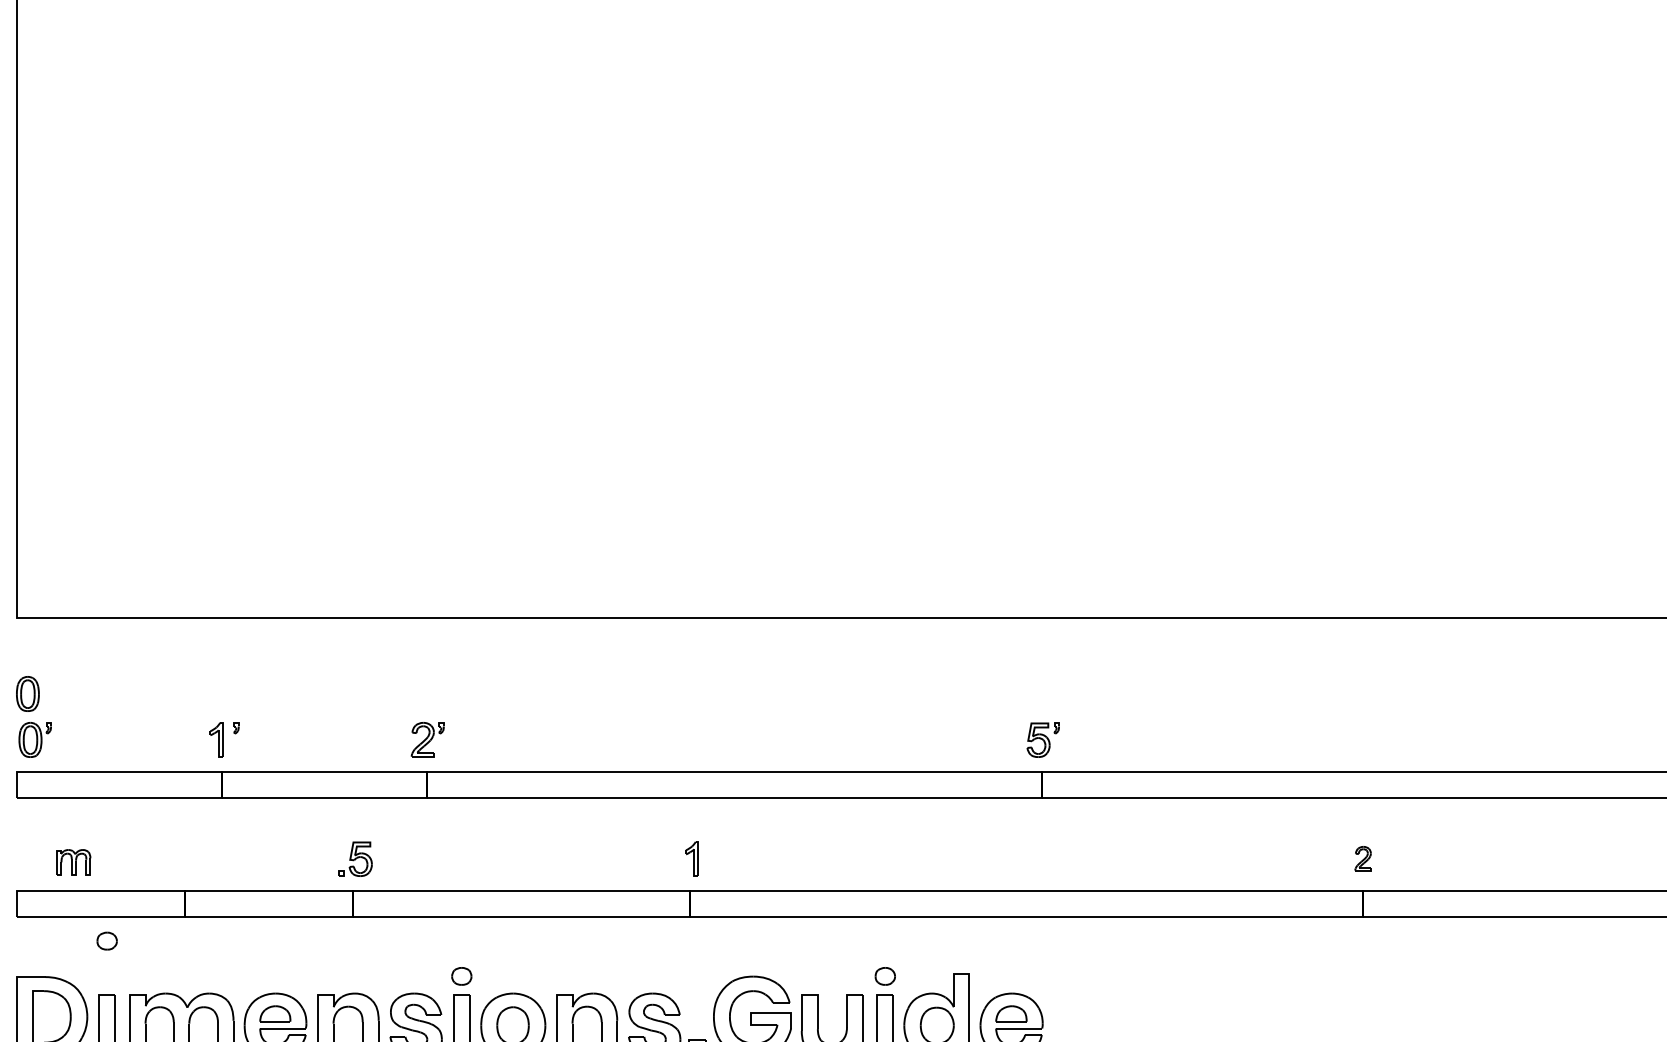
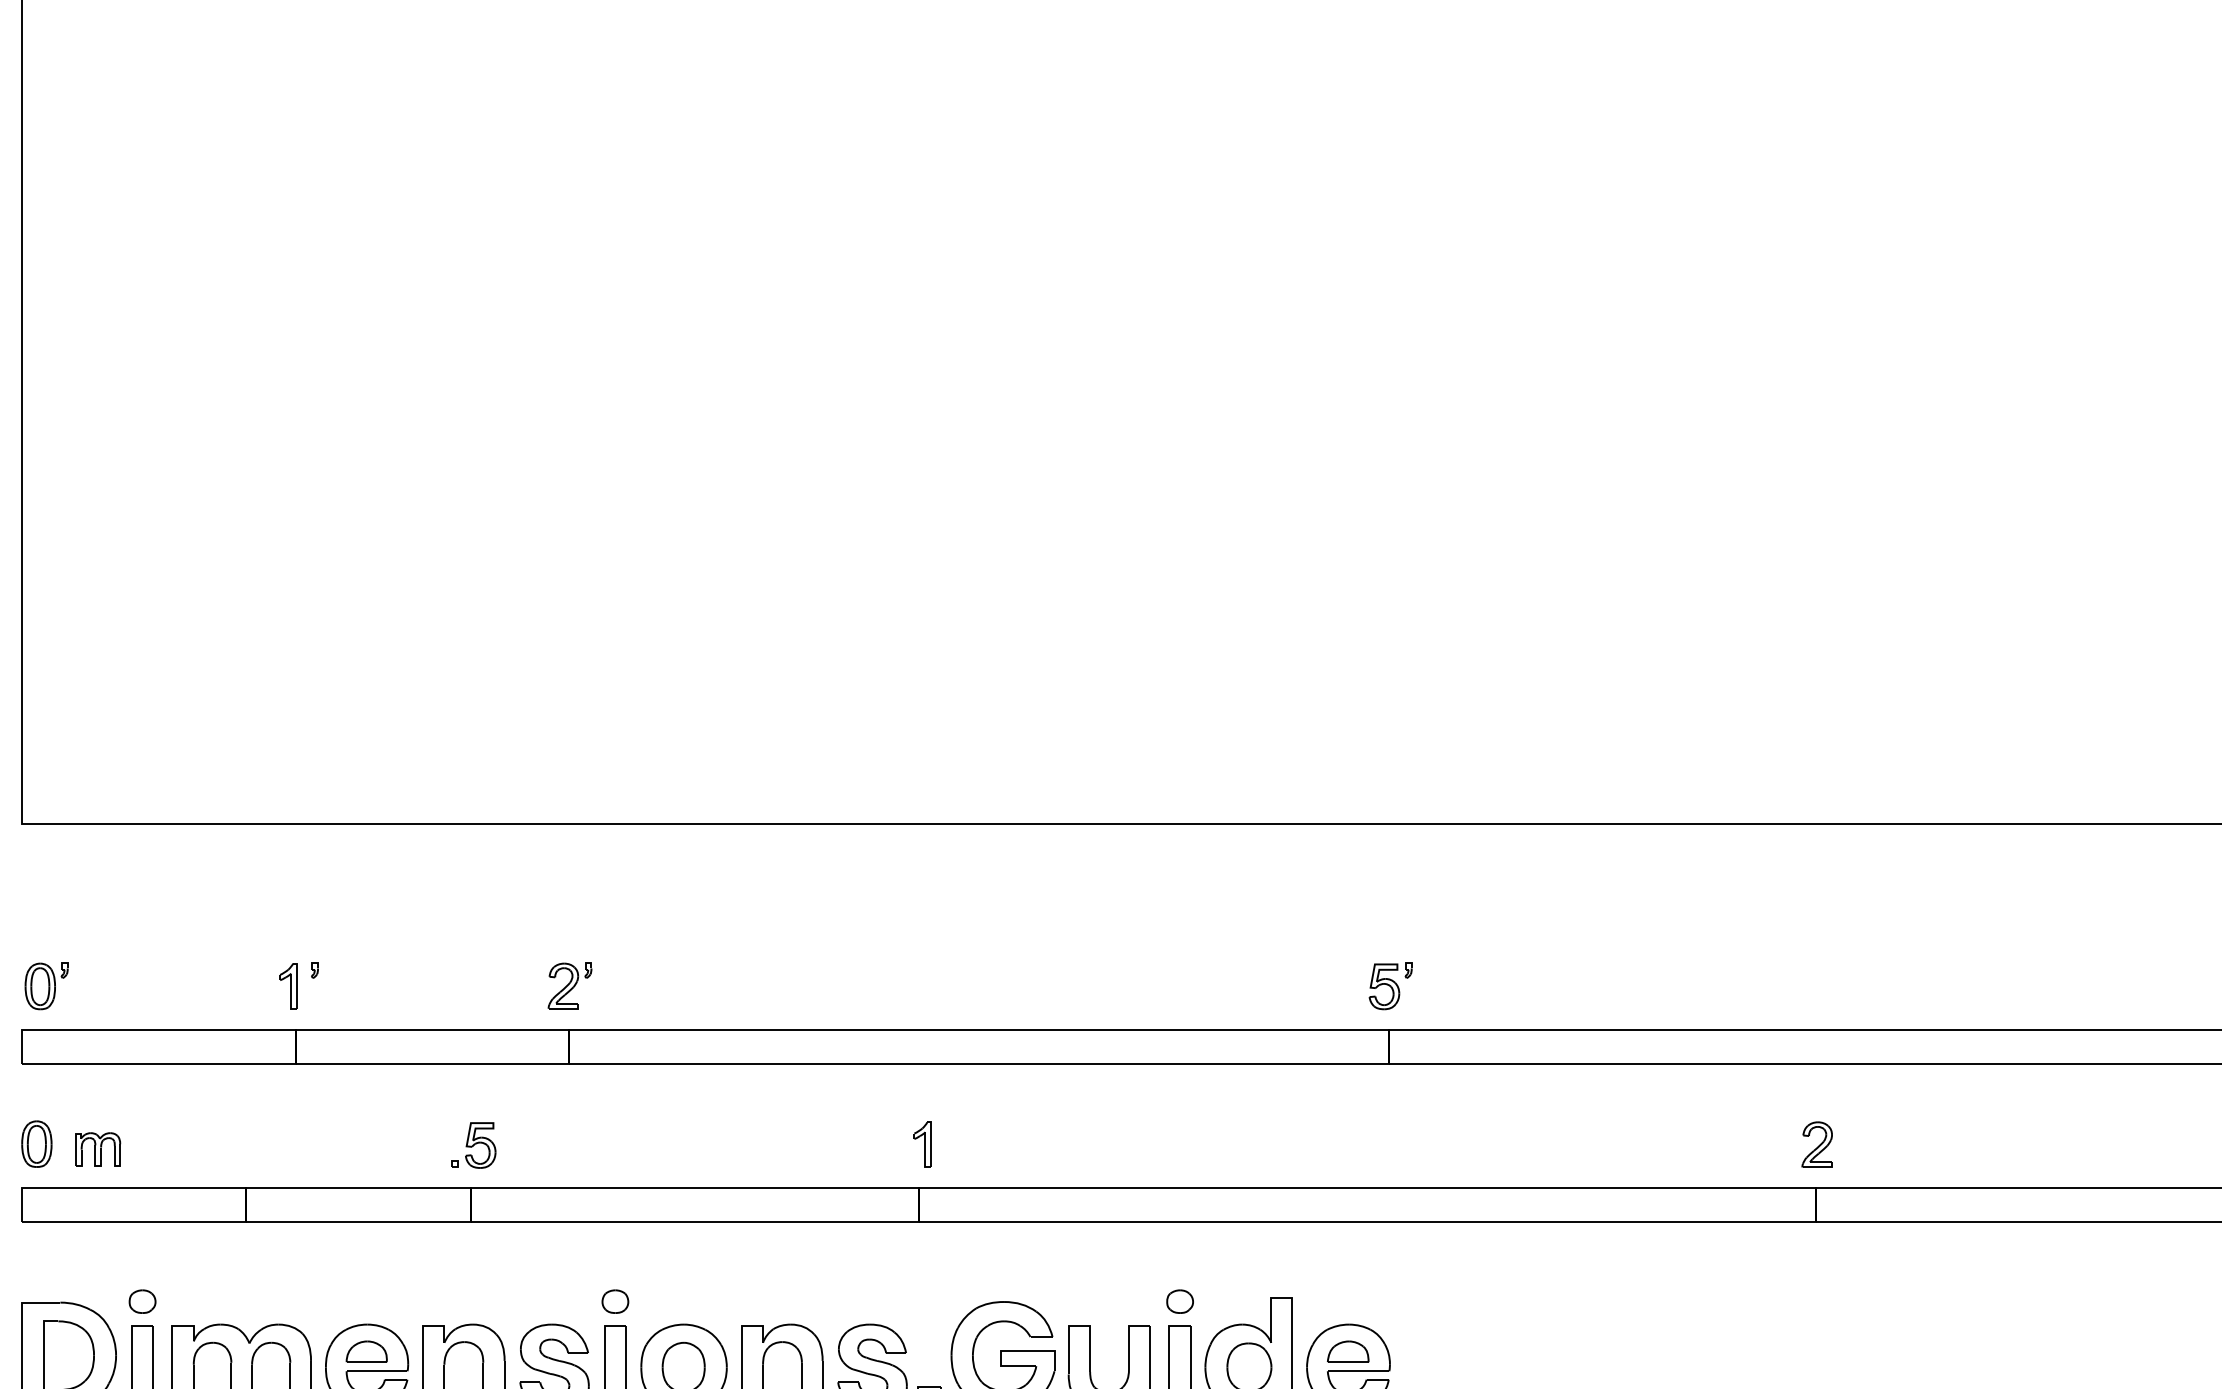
part: (27, 693) -> (36, 1143), moved
part: (1362, 858) -> (1816, 1144), size x1.43
part: (107, 941) -> (142, 1301), moved

